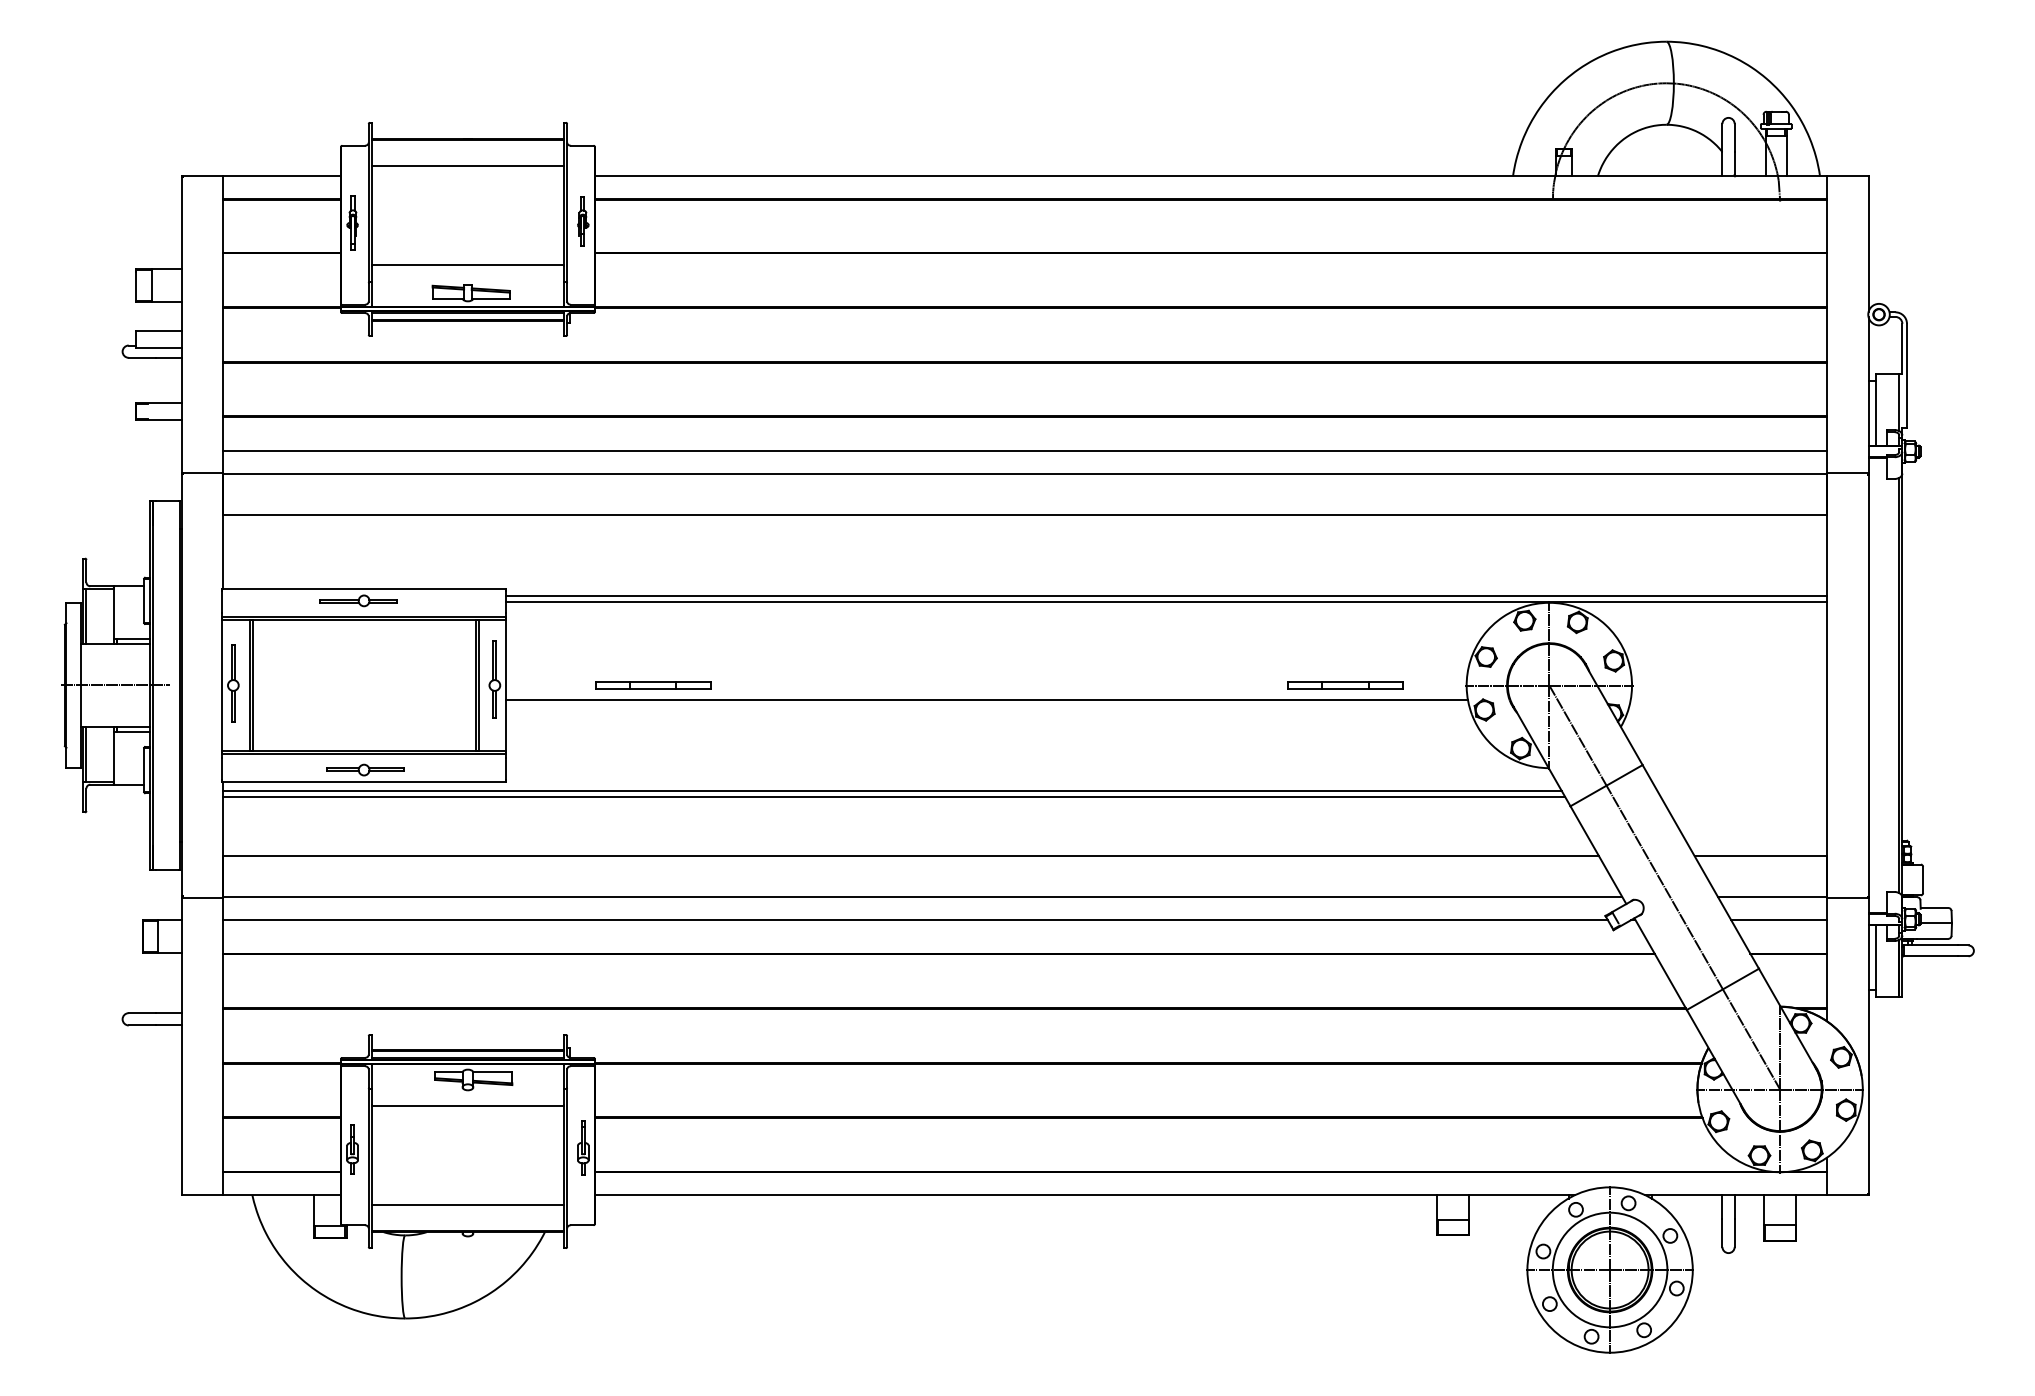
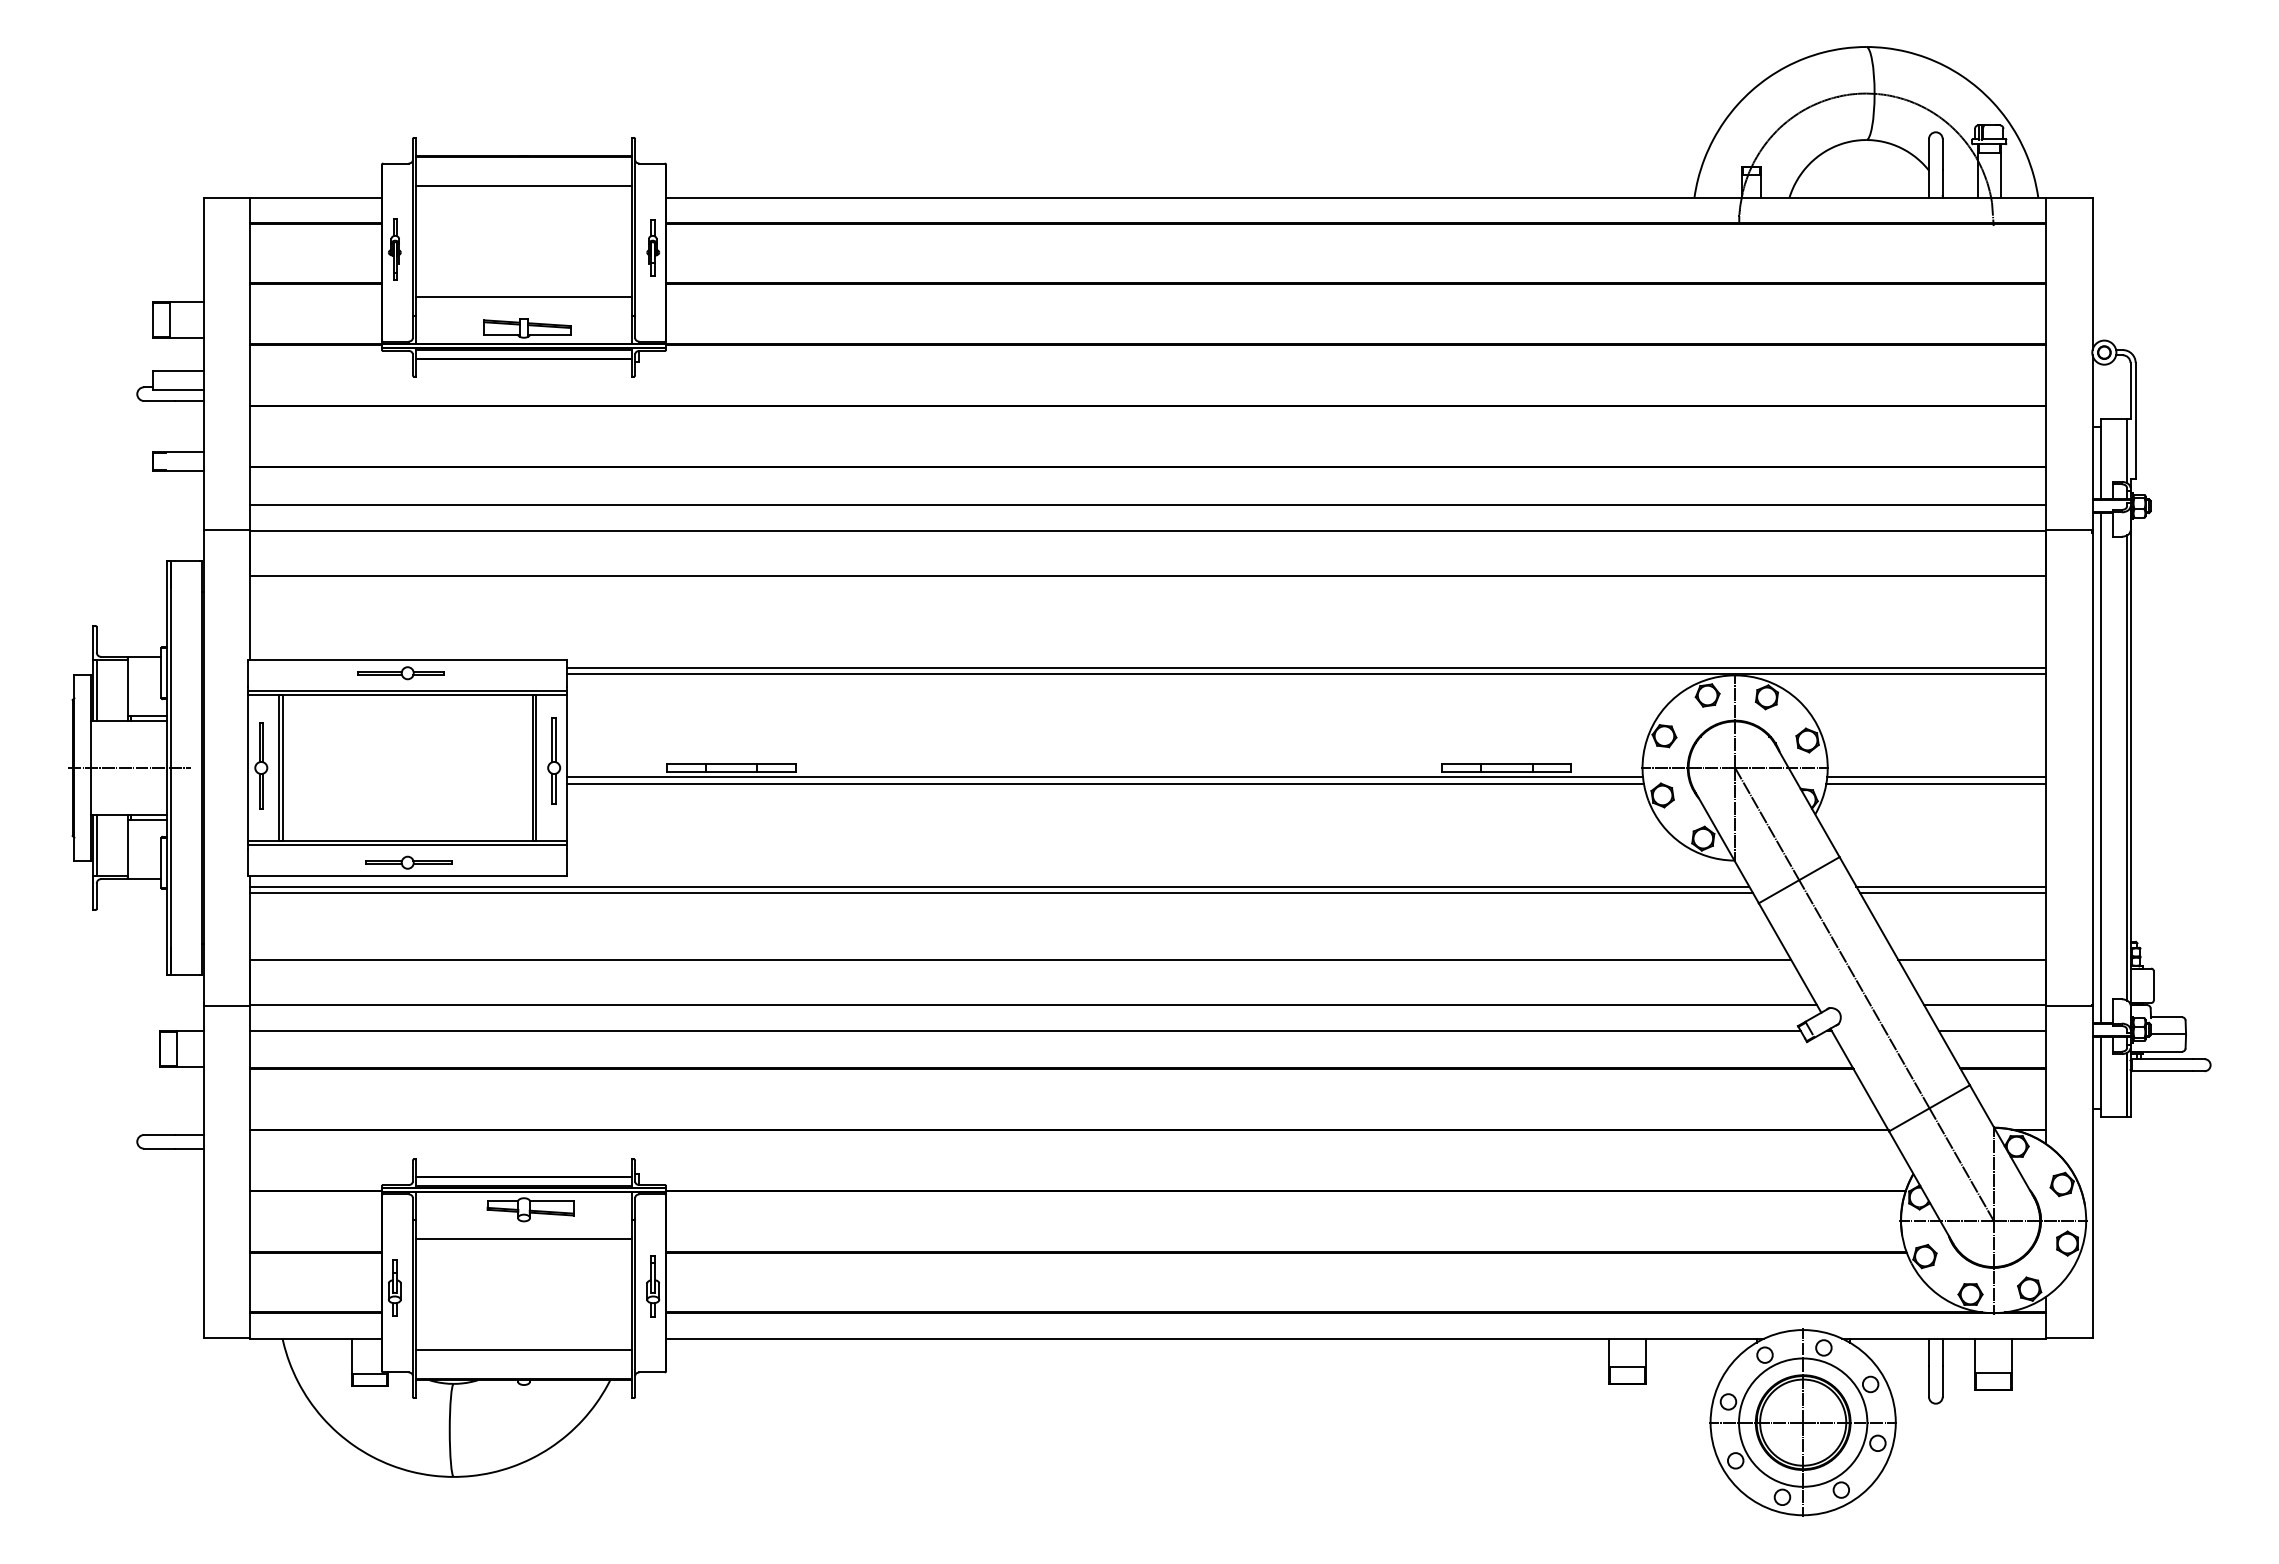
line: (1876, 685) -> (2101, 767), added
line: (987, 693) -> (1105, 777), added
line: (1729, 693) -> (1936, 777), added
line: (1729, 699) -> (1936, 783), added
line: (1742, 791) -> (1951, 886), added
line: (1744, 797) -> (1953, 893), added

